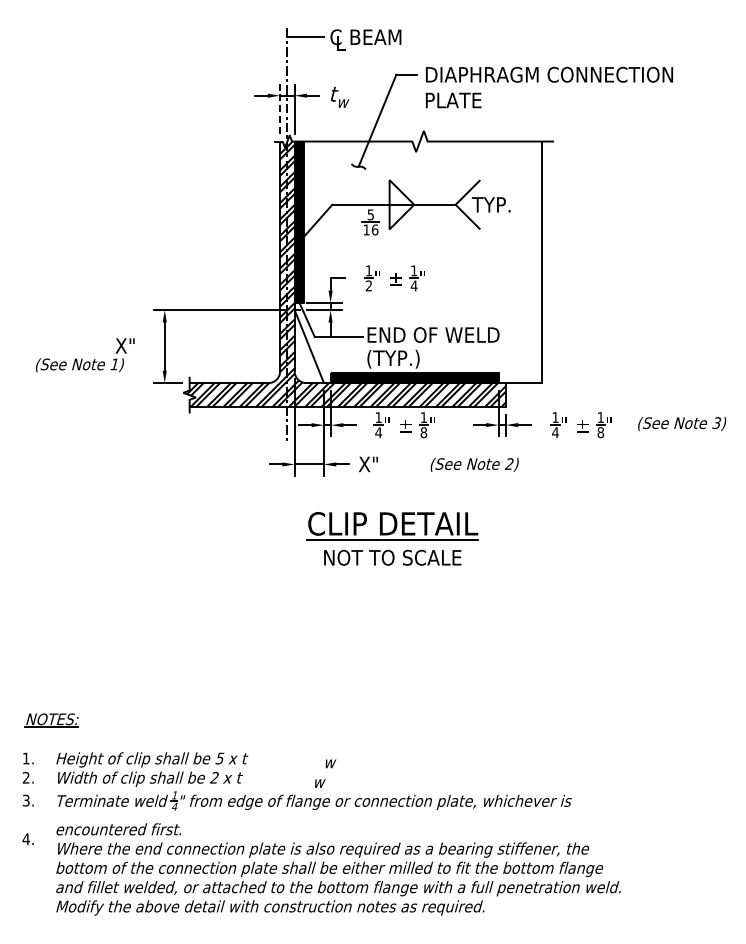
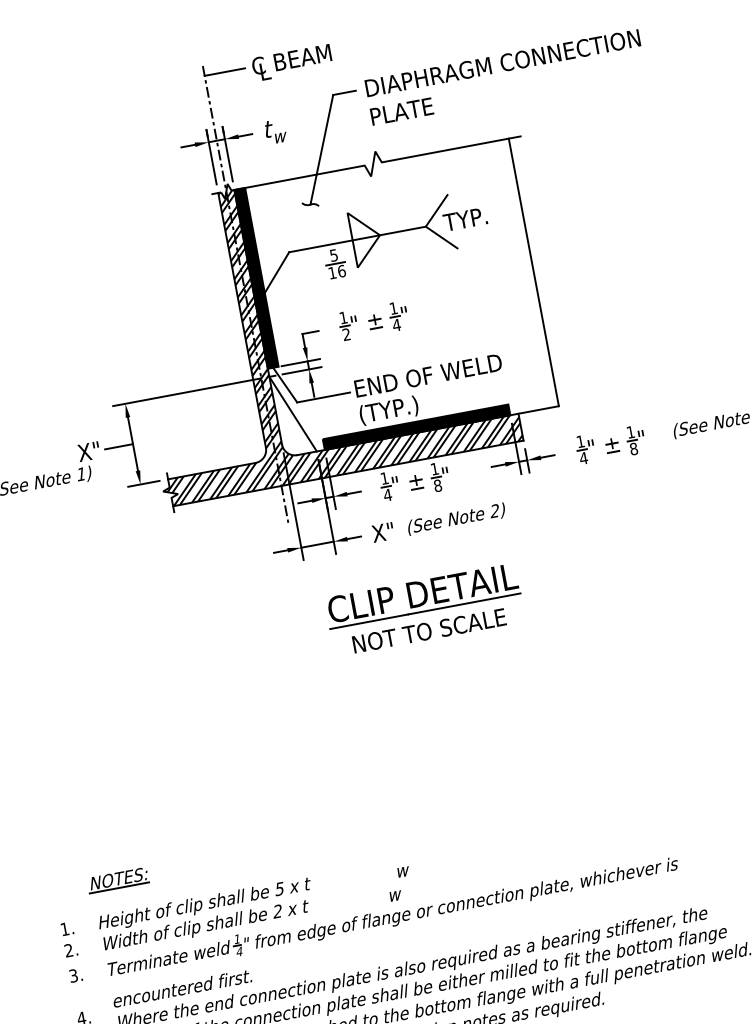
line: (280, 108) -> (211, 156), dashed -> solid
line: (151, 346) -> (118, 446), added
text: (474, 464) -> (456, 518), moved
part: (51, 720) -> (117, 880), moved

